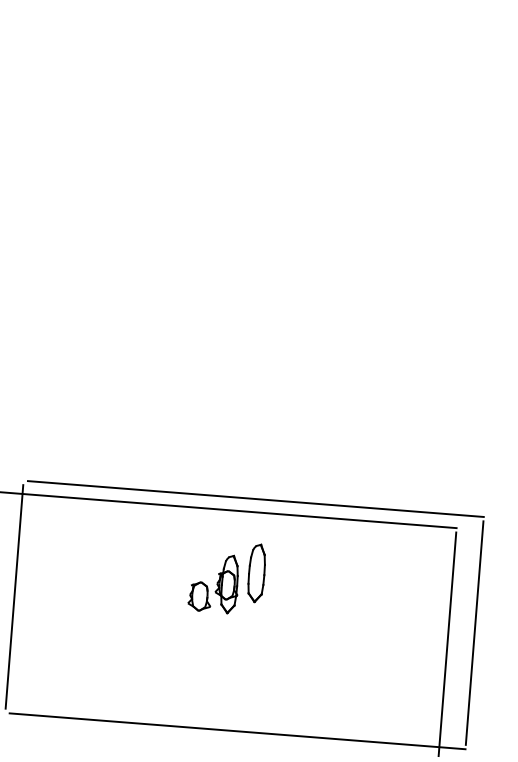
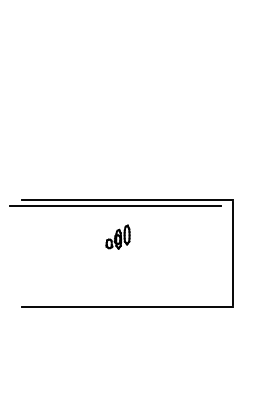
part: (227, 576) -> (117, 236), size x0.7
line: (14, 596) -> (20, 253), removed
line: (448, 643) -> (221, 259), removed

